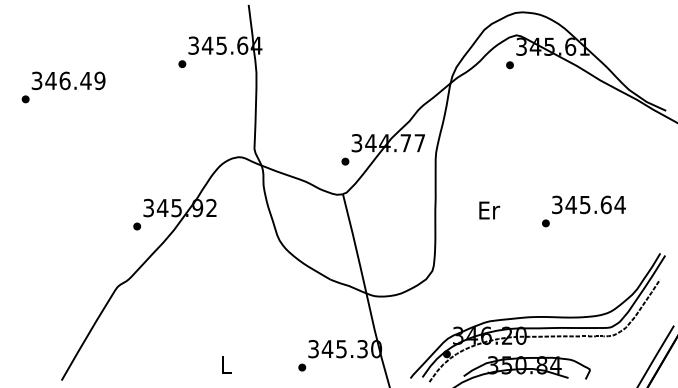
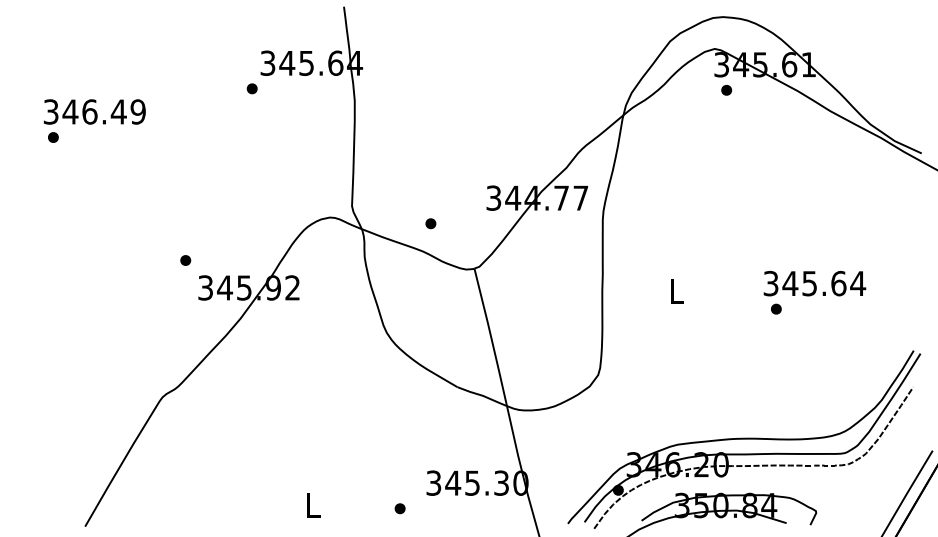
part: (509, 65) -> (726, 90), moved
part: (25, 99) -> (53, 137), moved
part: (345, 161) -> (430, 223), moved
text: (489, 210) -> (677, 291), Er -> L
part: (546, 222) -> (776, 308), moved
part: (137, 226) -> (185, 260), moved
part: (301, 367) -> (399, 508), moved

